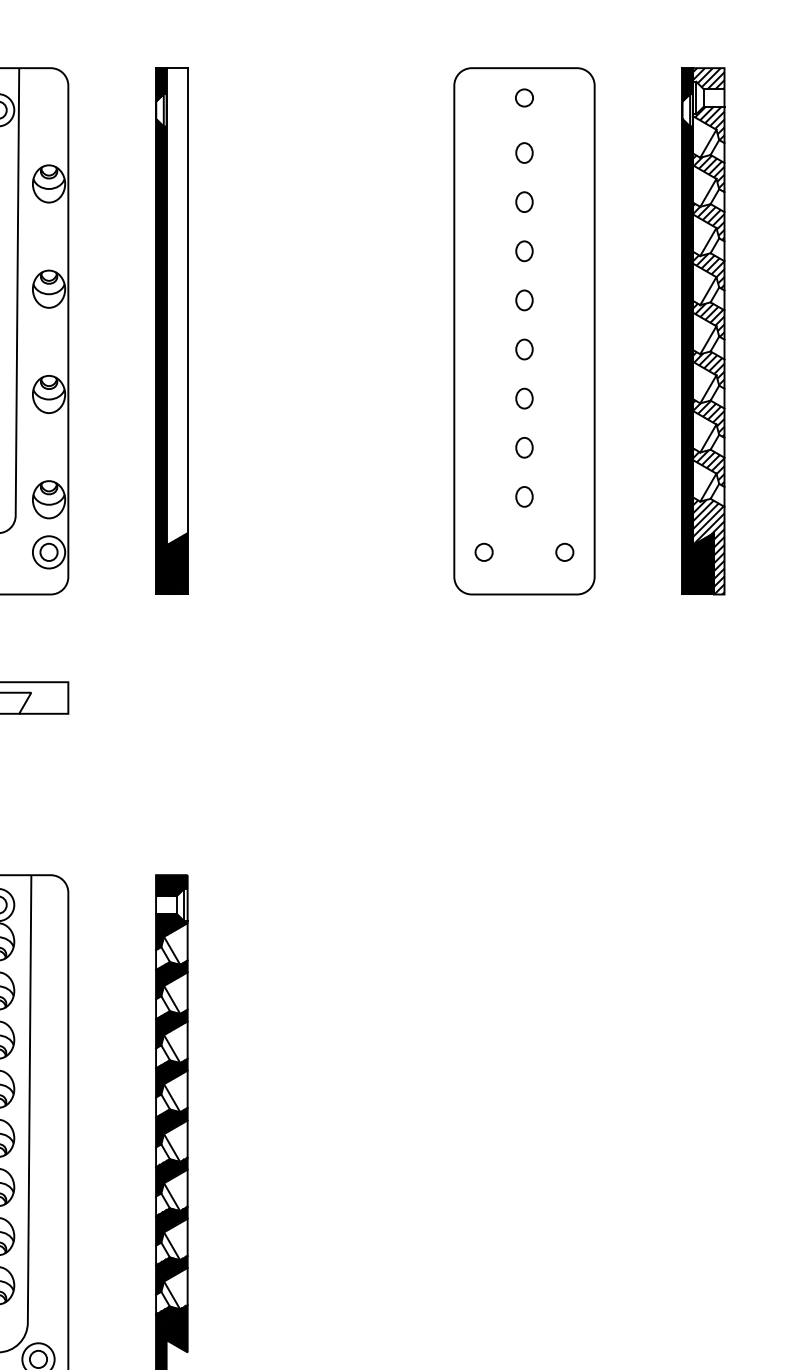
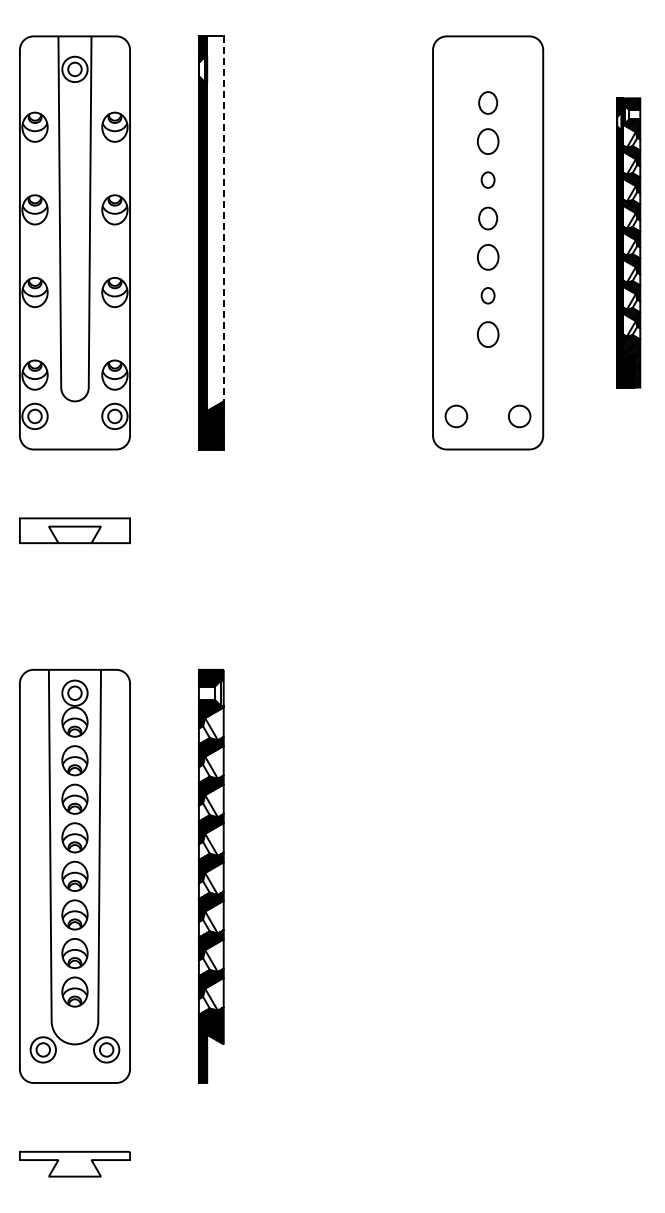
circle: (523, 97) -> (487, 59), removed
part: (523, 152) -> (487, 102), size x1.4
part: (523, 202) -> (487, 141), size x1.6
line: (187, 300) -> (223, 218), solid -> dashed
part: (523, 300) -> (487, 218), size x1.4
part: (703, 330) -> (628, 242), size x0.7
part: (523, 348) -> (487, 256), size x1.6
part: (523, 446) -> (487, 333), size x1.6
part: (523, 496) -> (487, 372), removed
circle: (484, 552) -> (456, 416), size x1.6
circle: (564, 552) -> (519, 416), size x1.6

